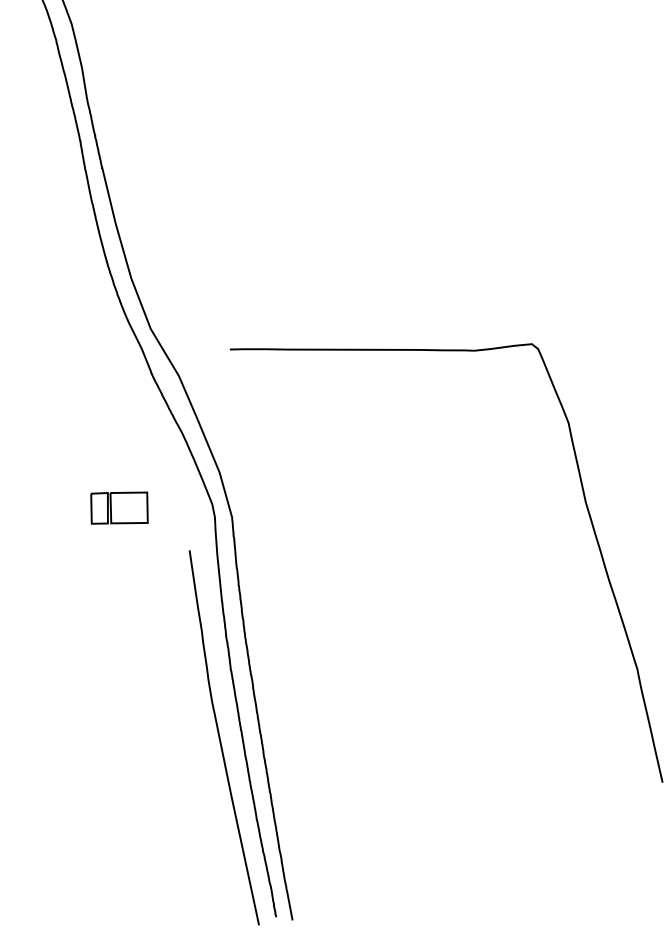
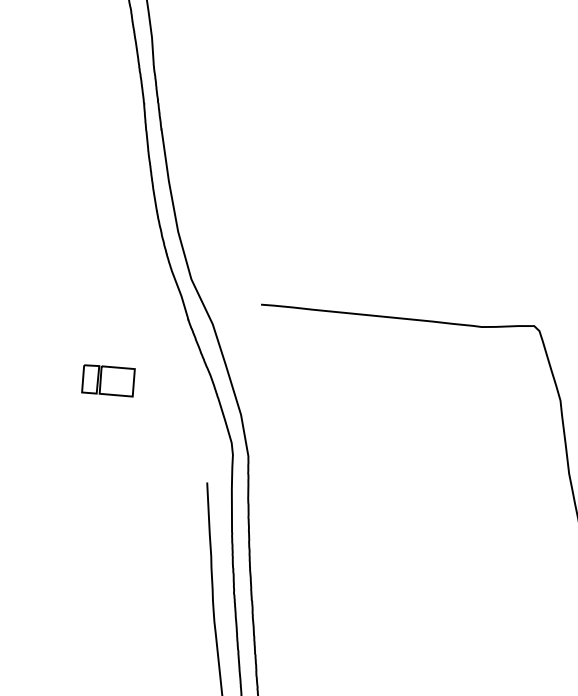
part: (119, 507) -> (108, 380), moved

